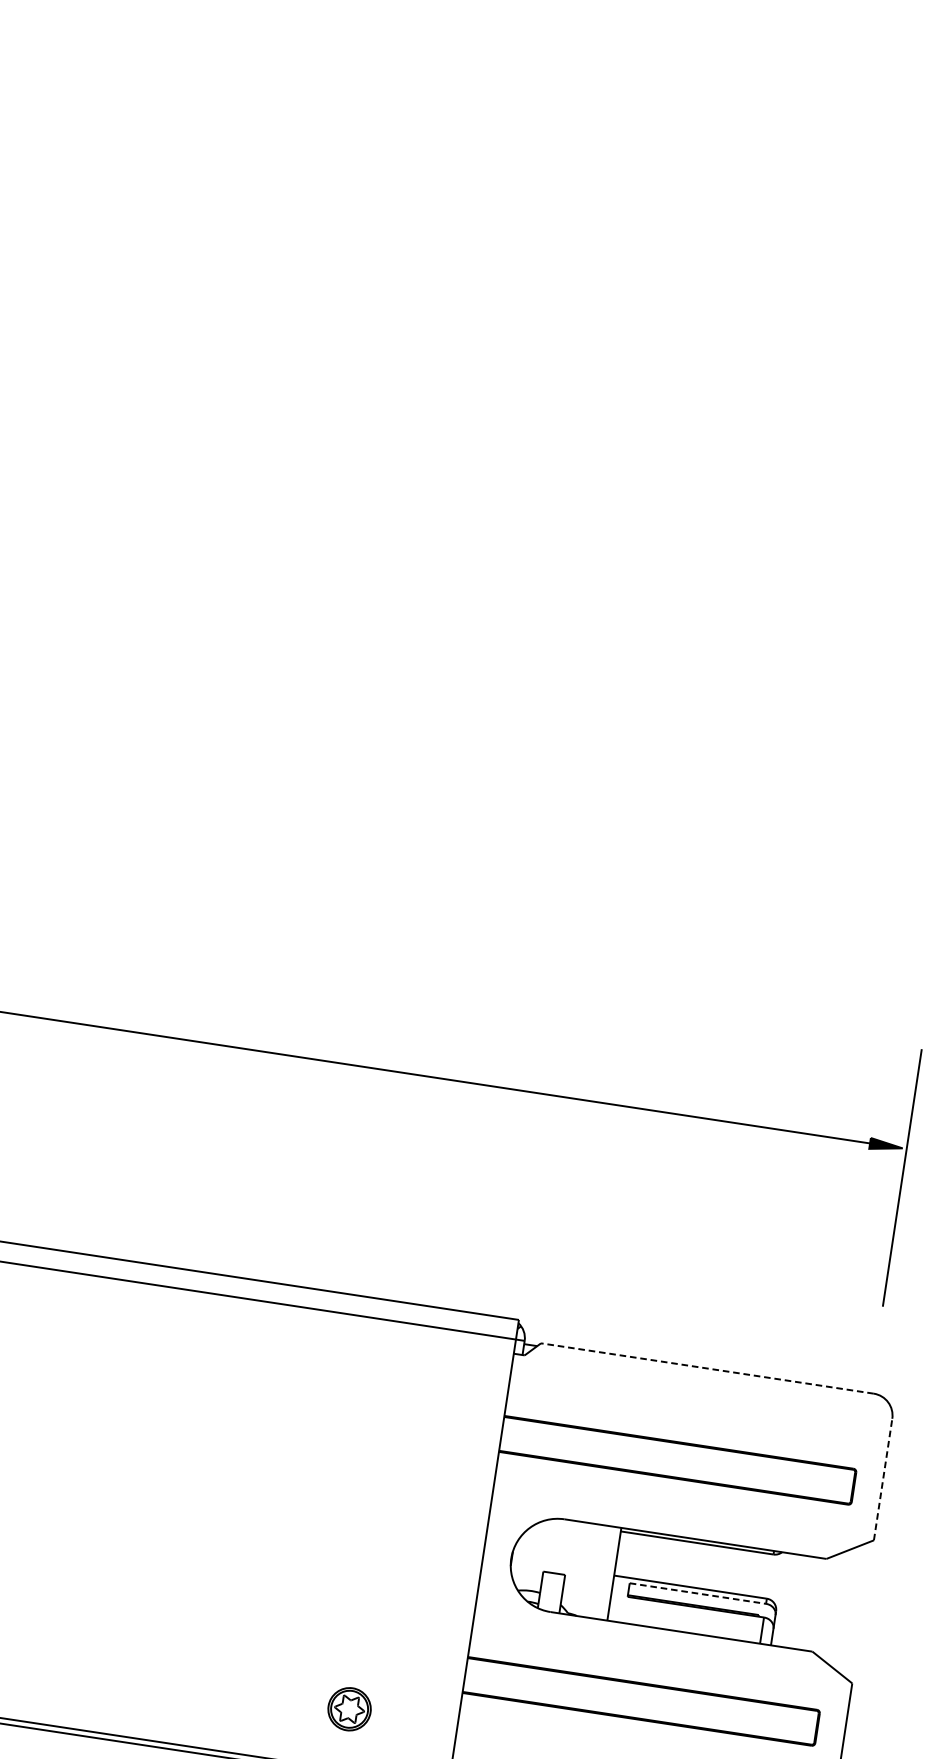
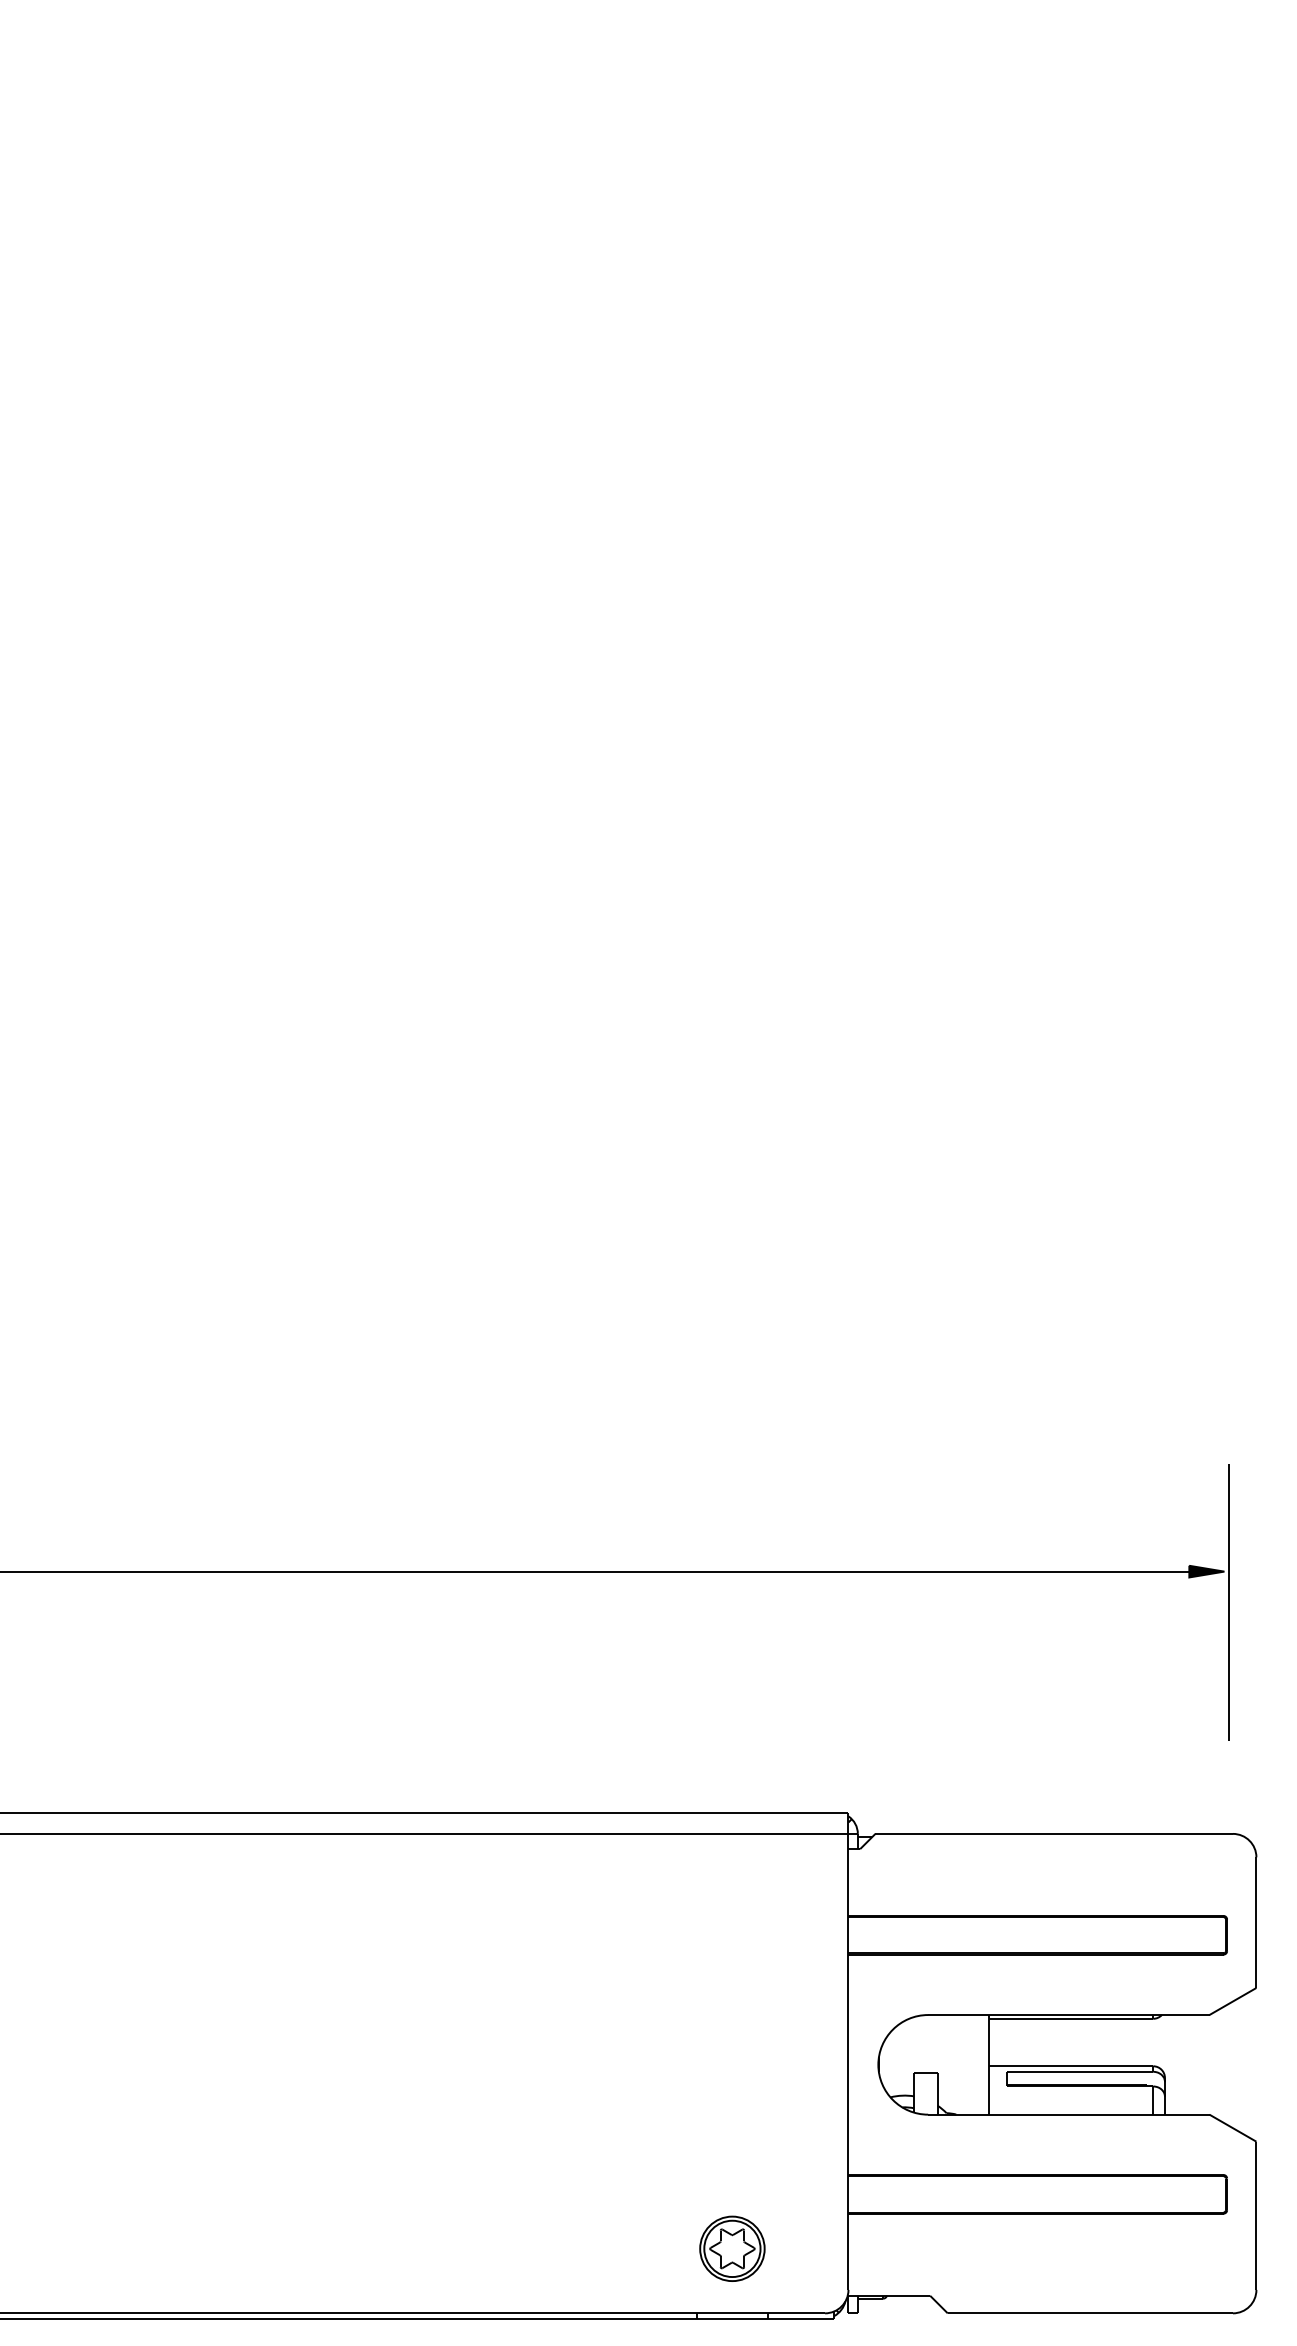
line: (707, 1368) -> (1054, 1833), dashed -> solid
line: (883, 1479) -> (1256, 1922), dashed -> solid
line: (698, 1593) -> (1080, 2071), dashed -> solid
part: (349, 1709) -> (732, 2248), size x1.43

